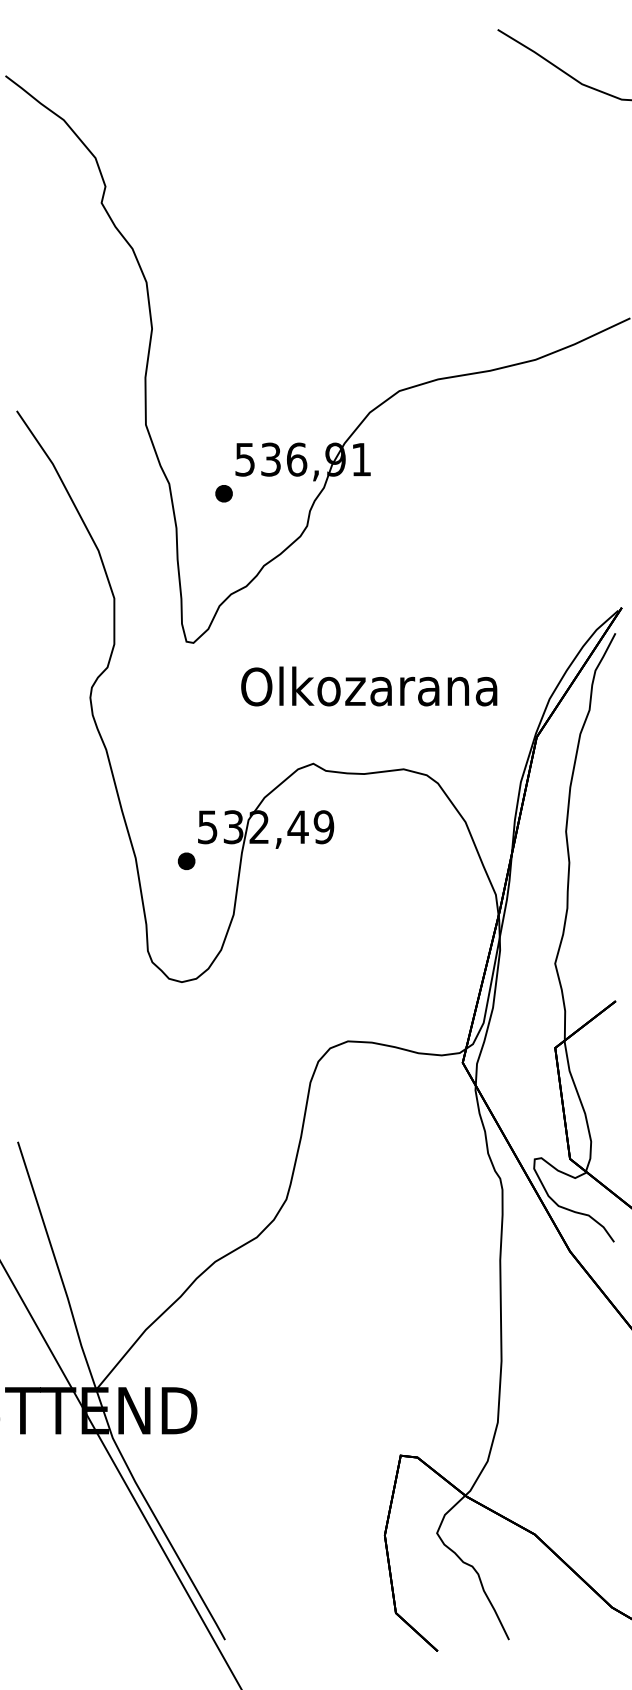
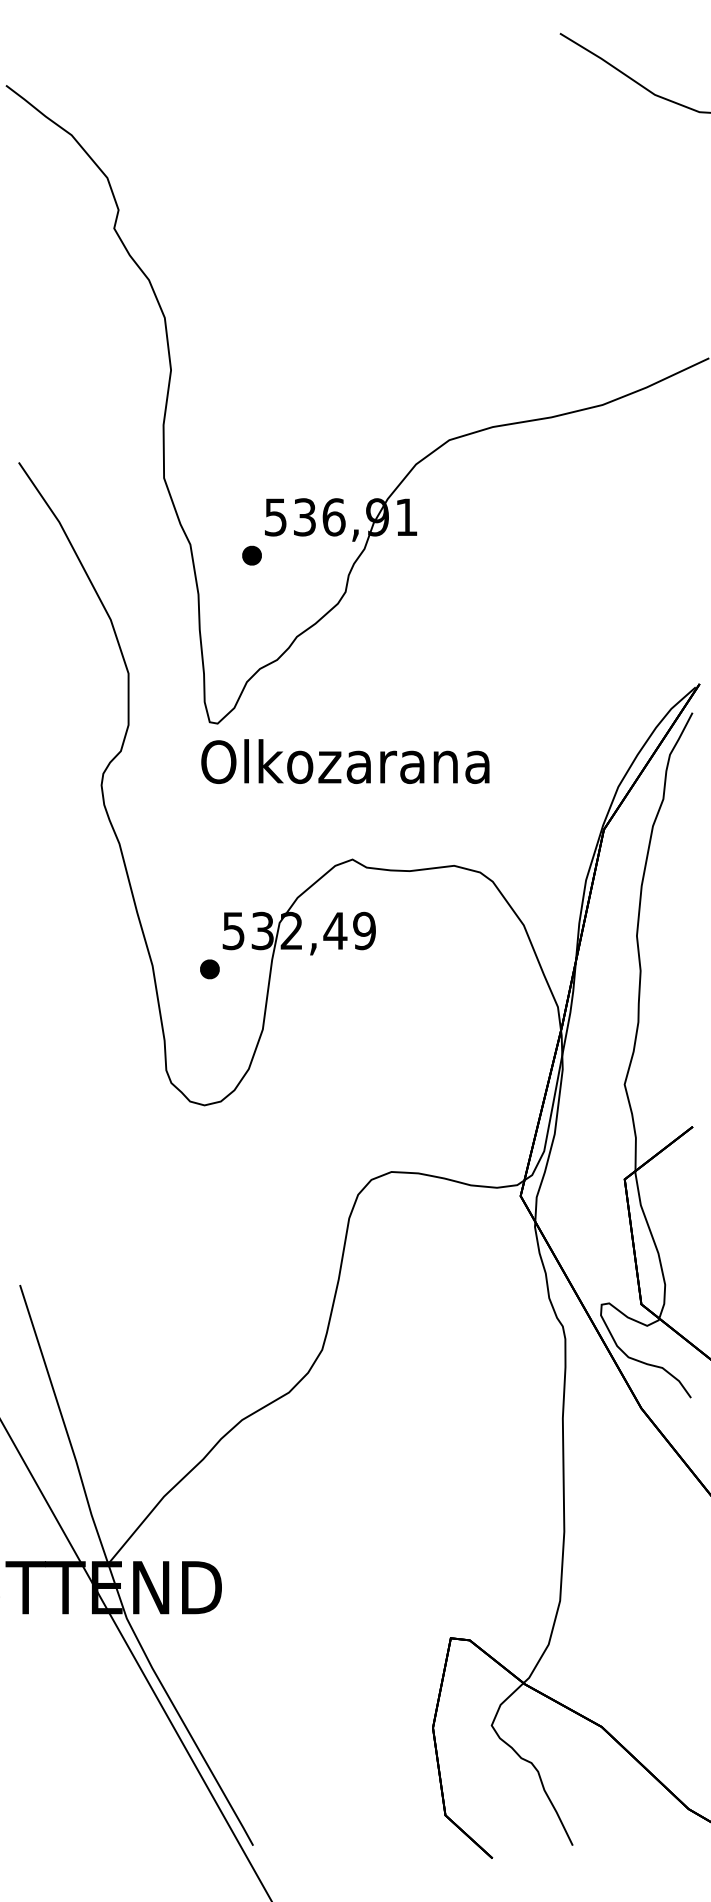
text: (369, 686) -> (345, 761), moved

